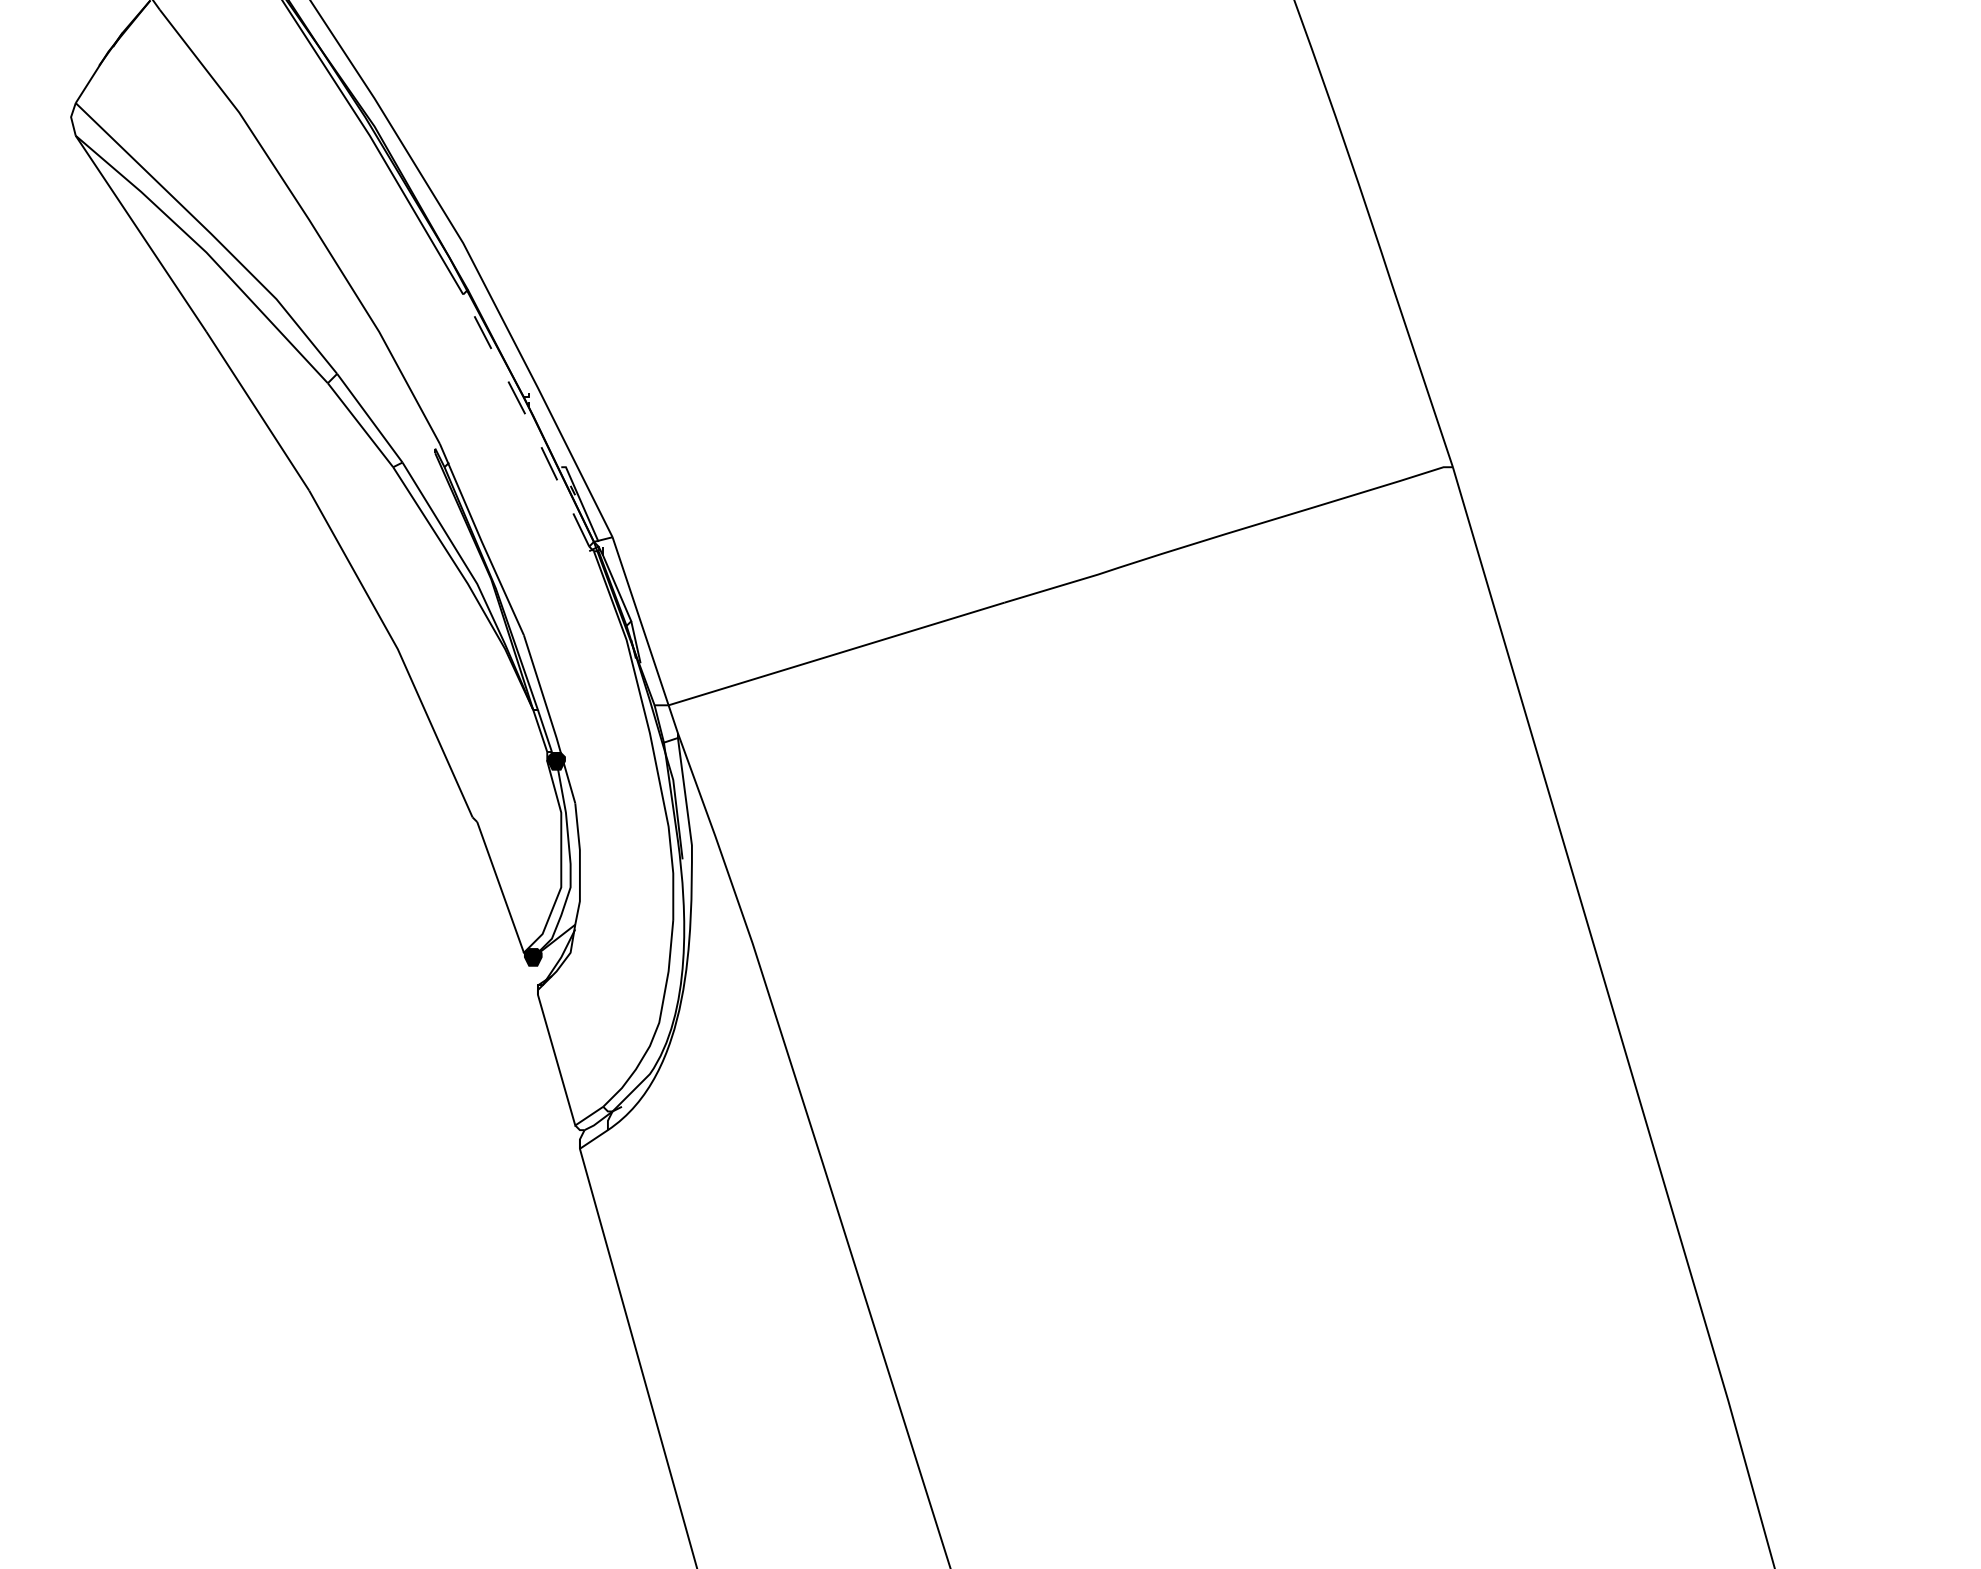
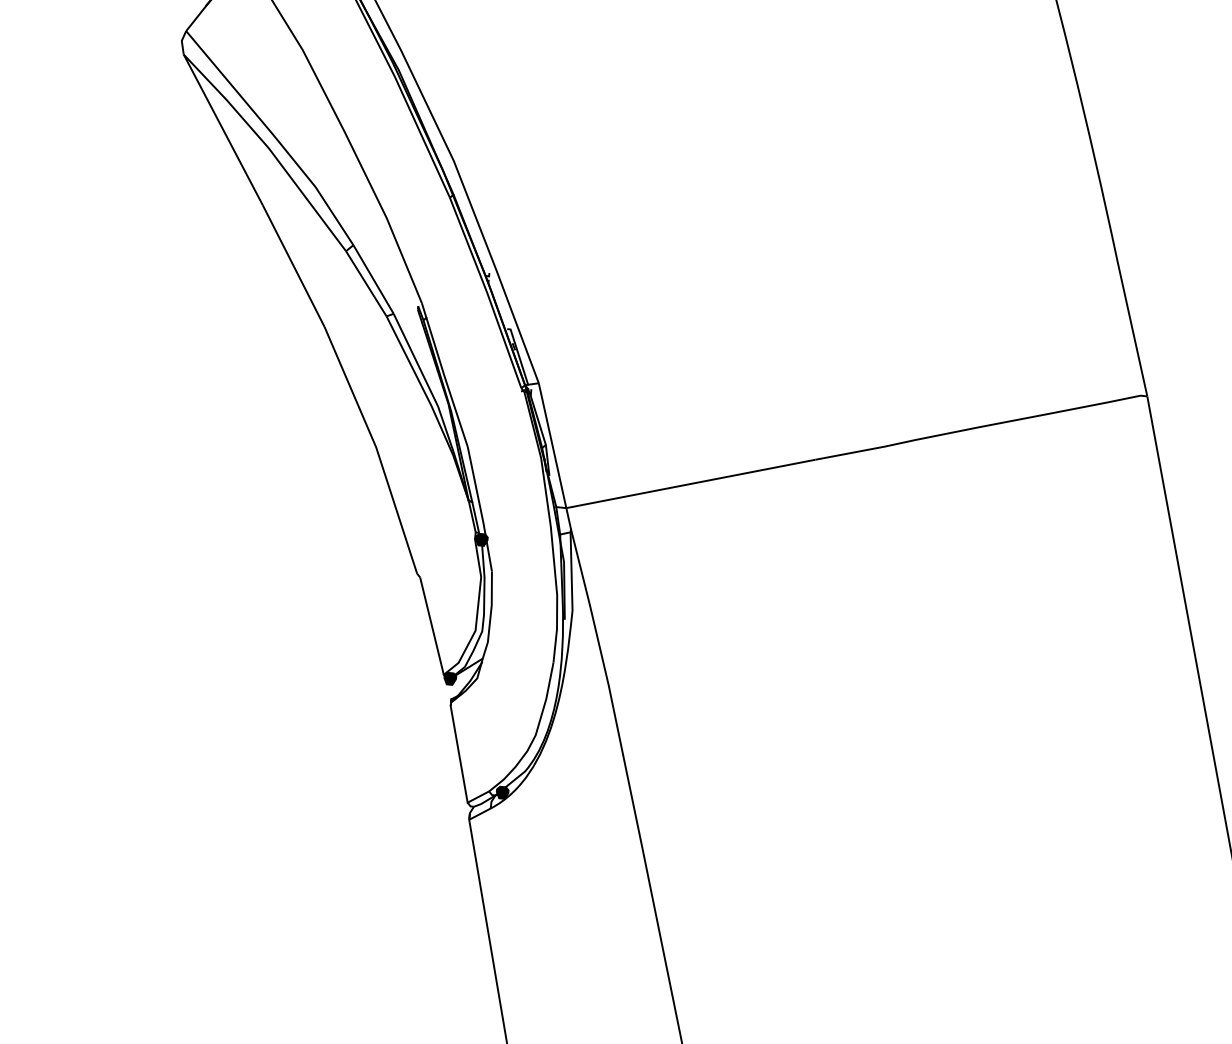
line: (528, 419) -> (487, 292), dashed -> solid
fill: (621, 1106) -> (502, 792), added

